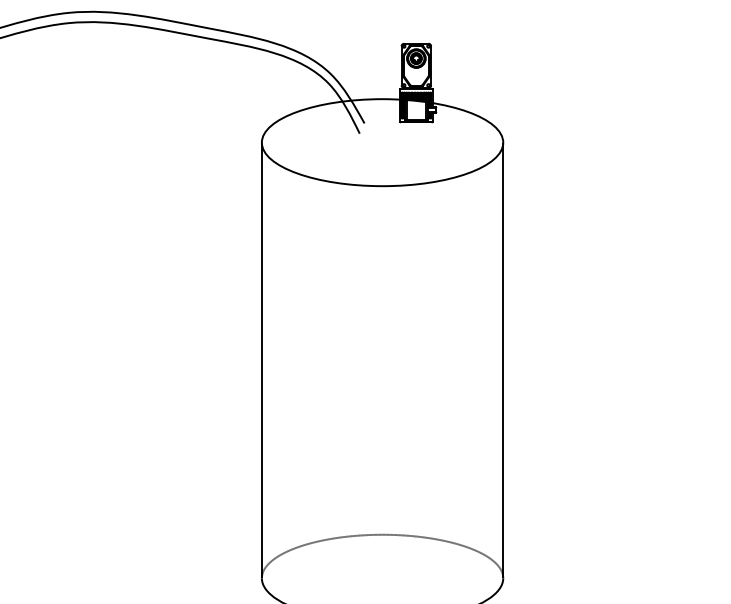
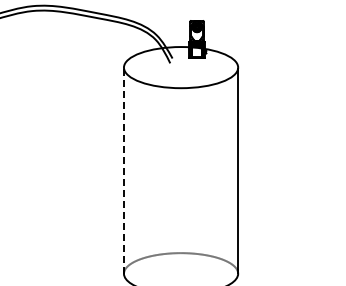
line: (260, 360) -> (123, 170), solid -> dashed

